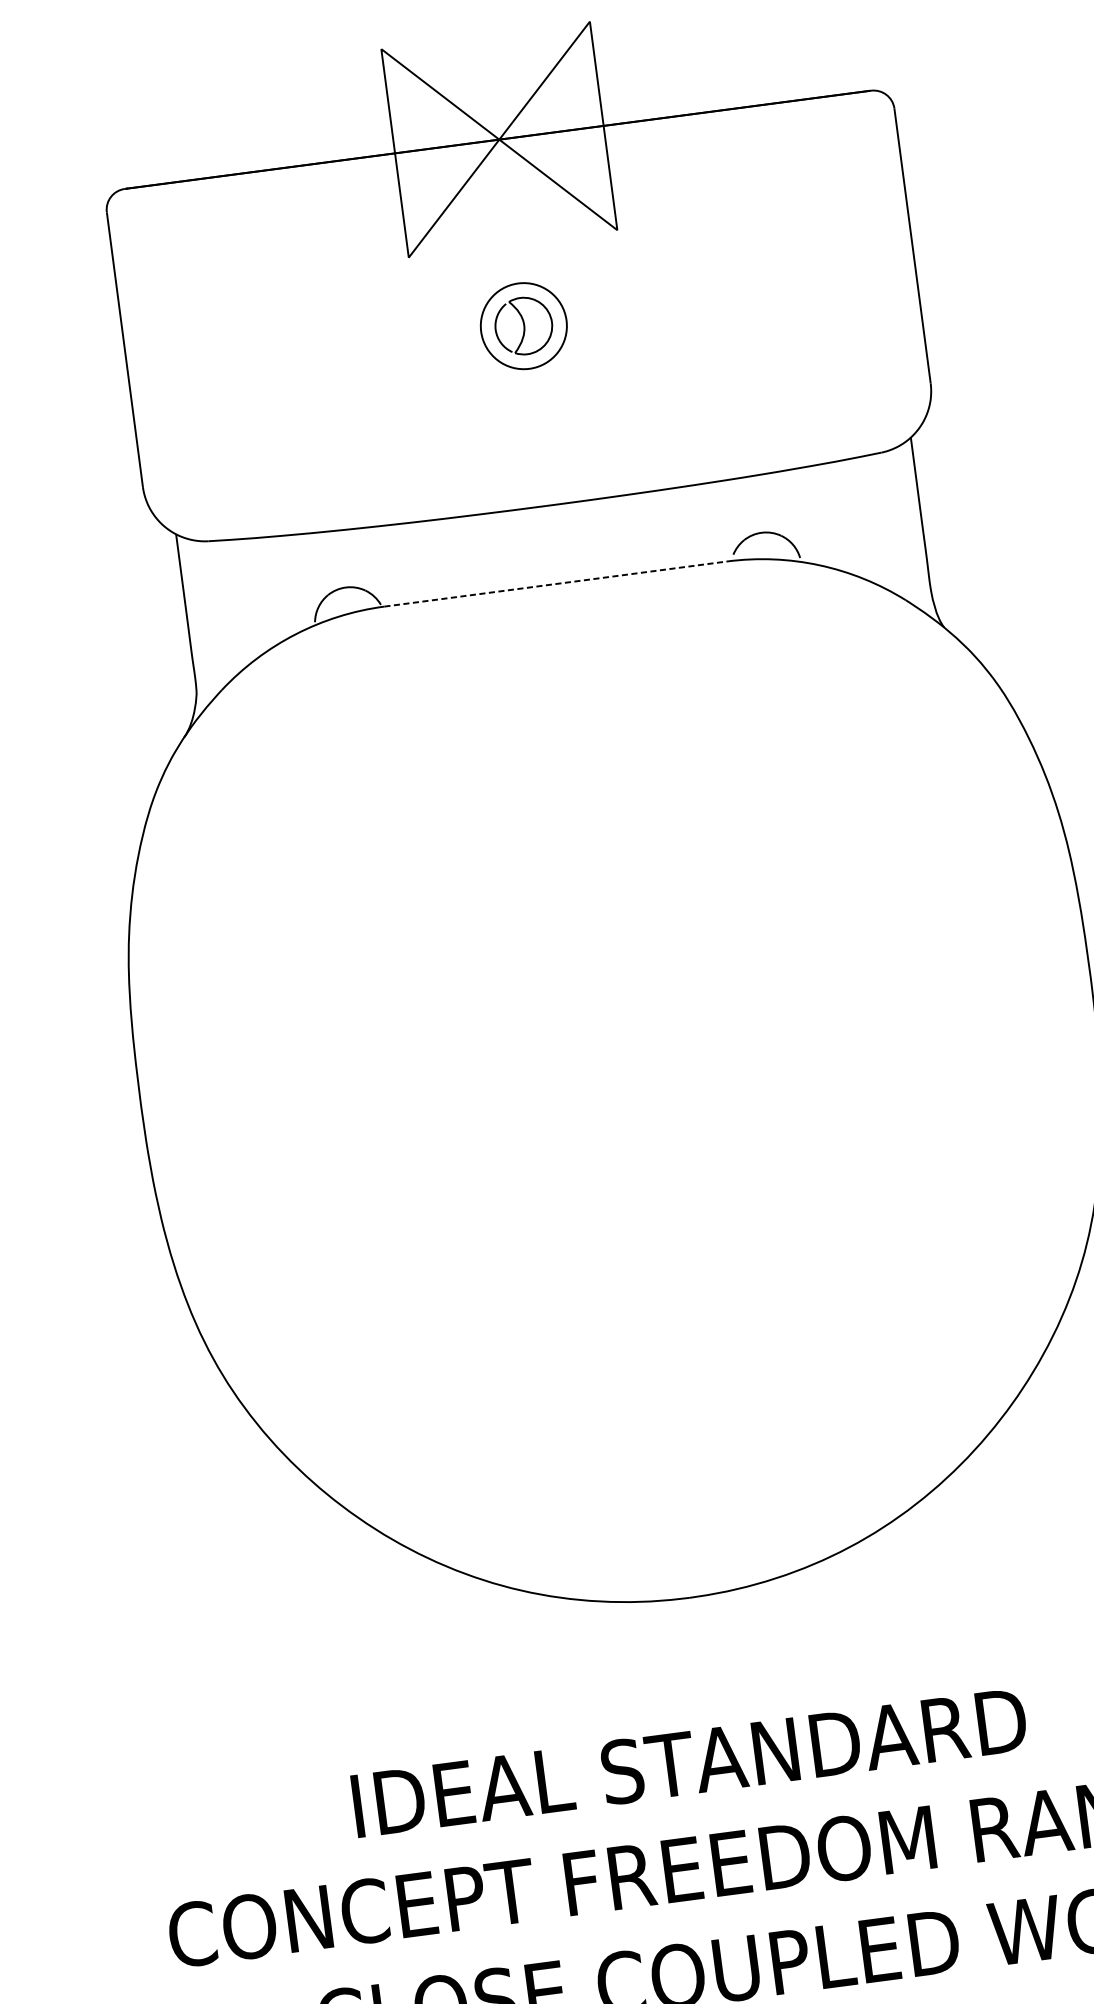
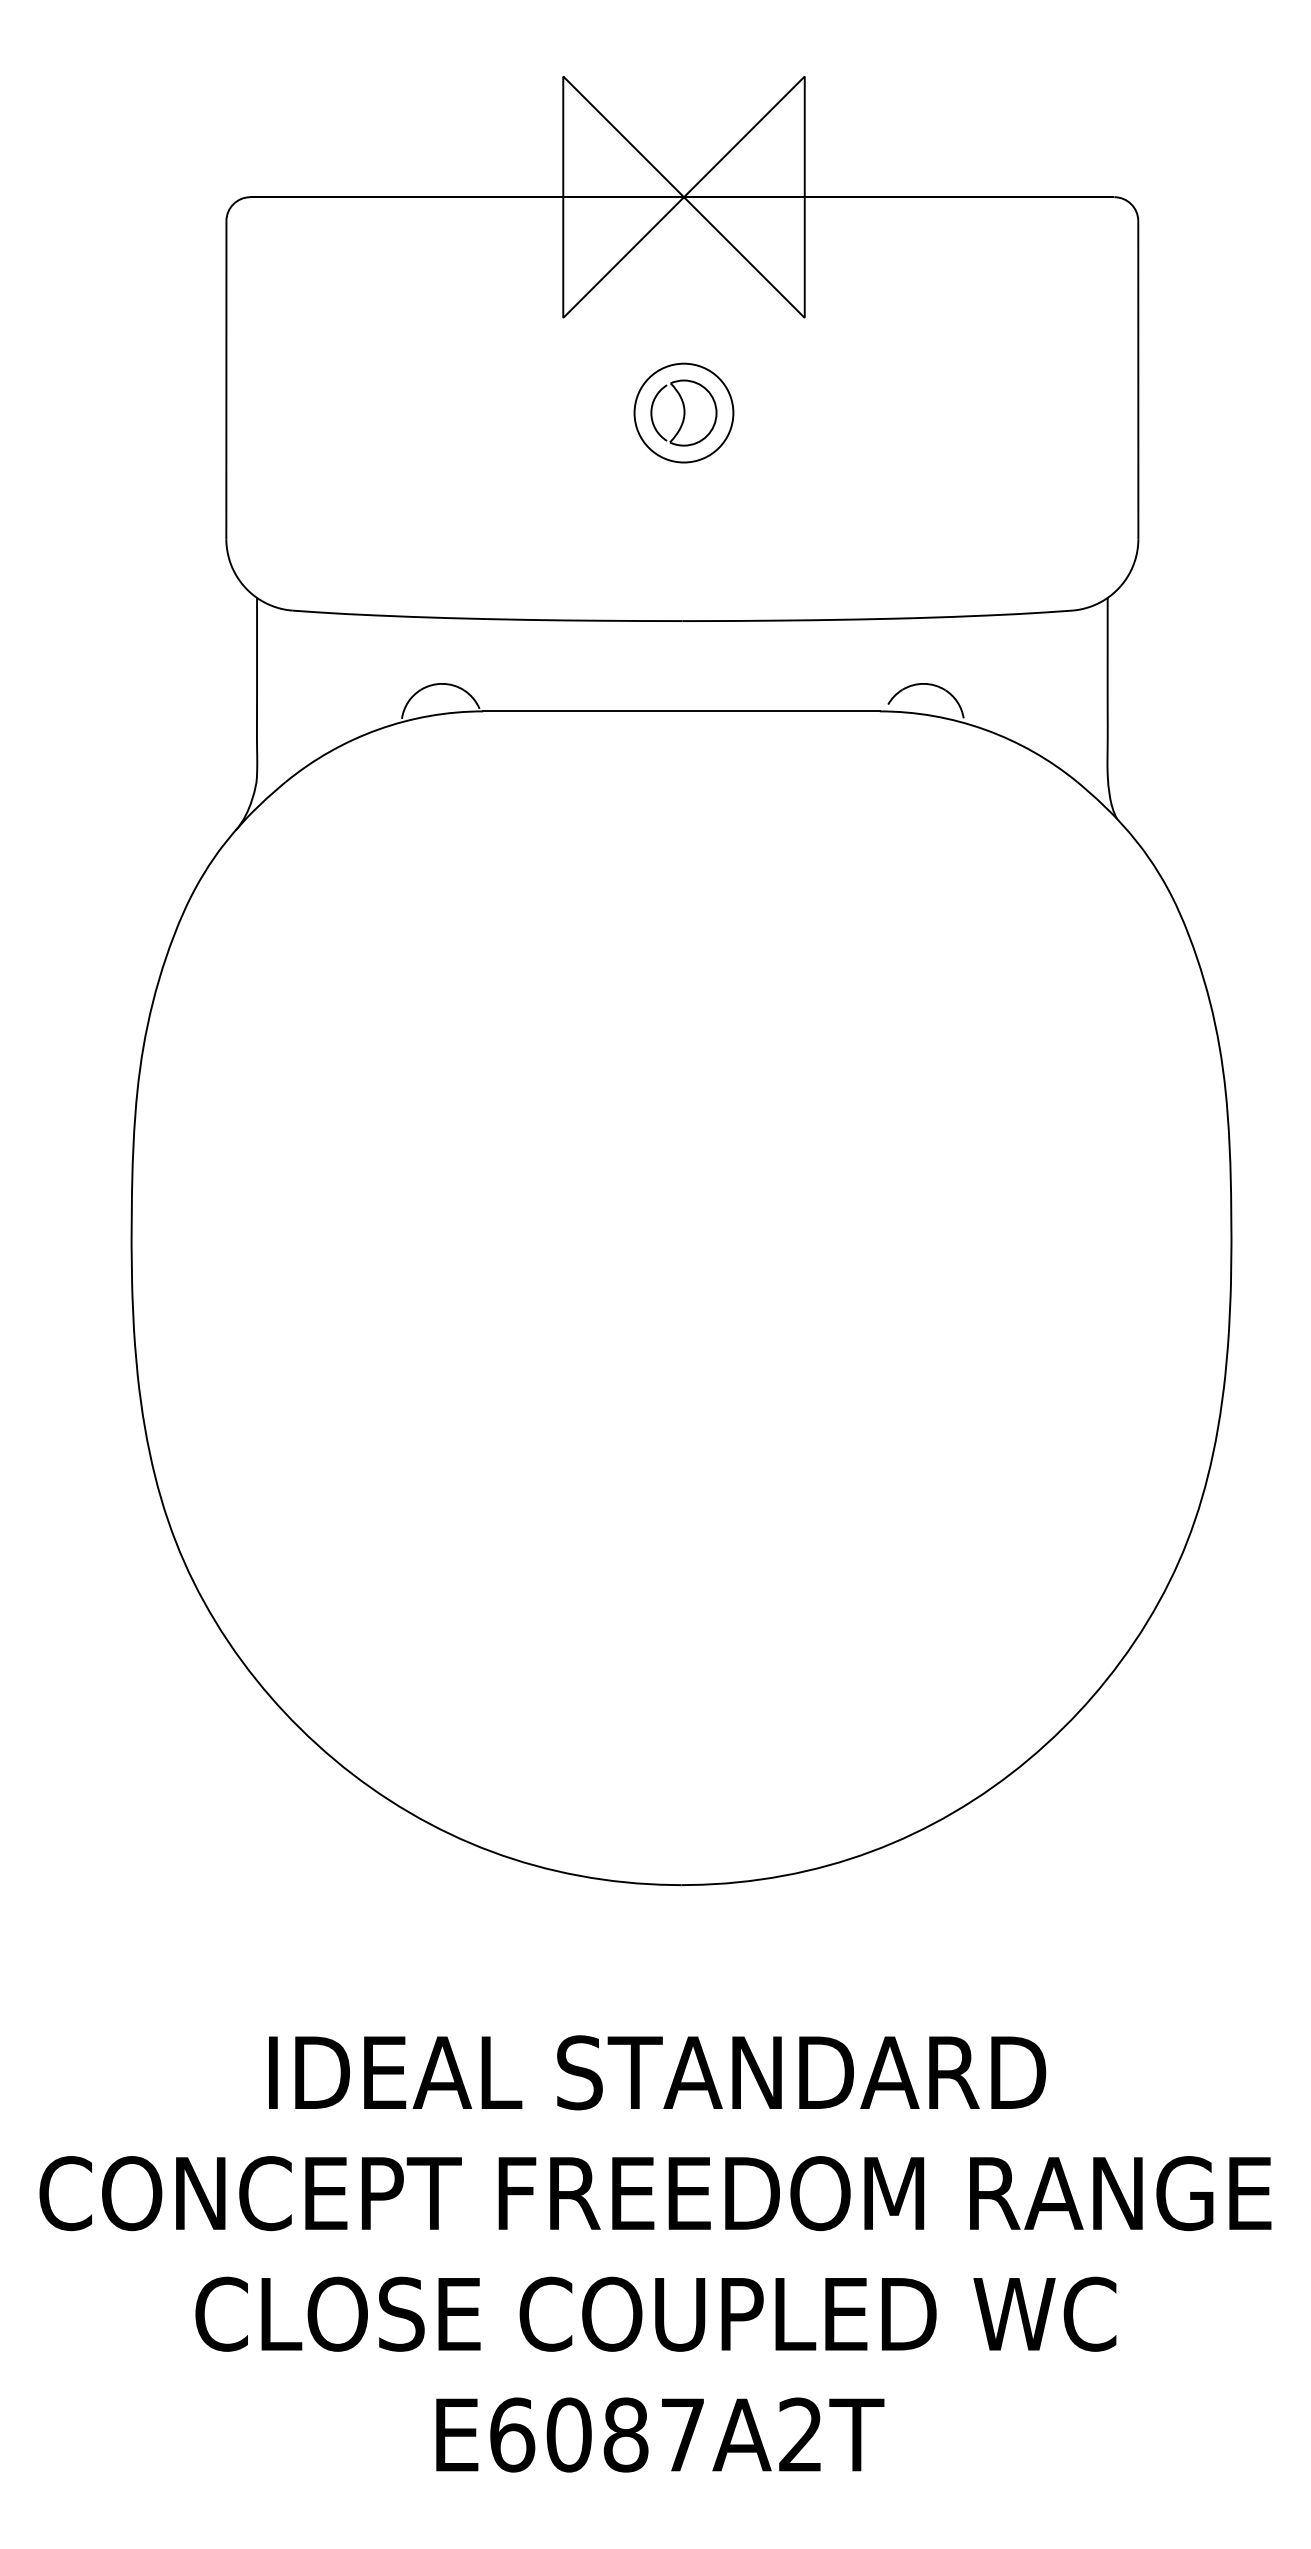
line: (556, 584) -> (682, 711), dashed -> solid

